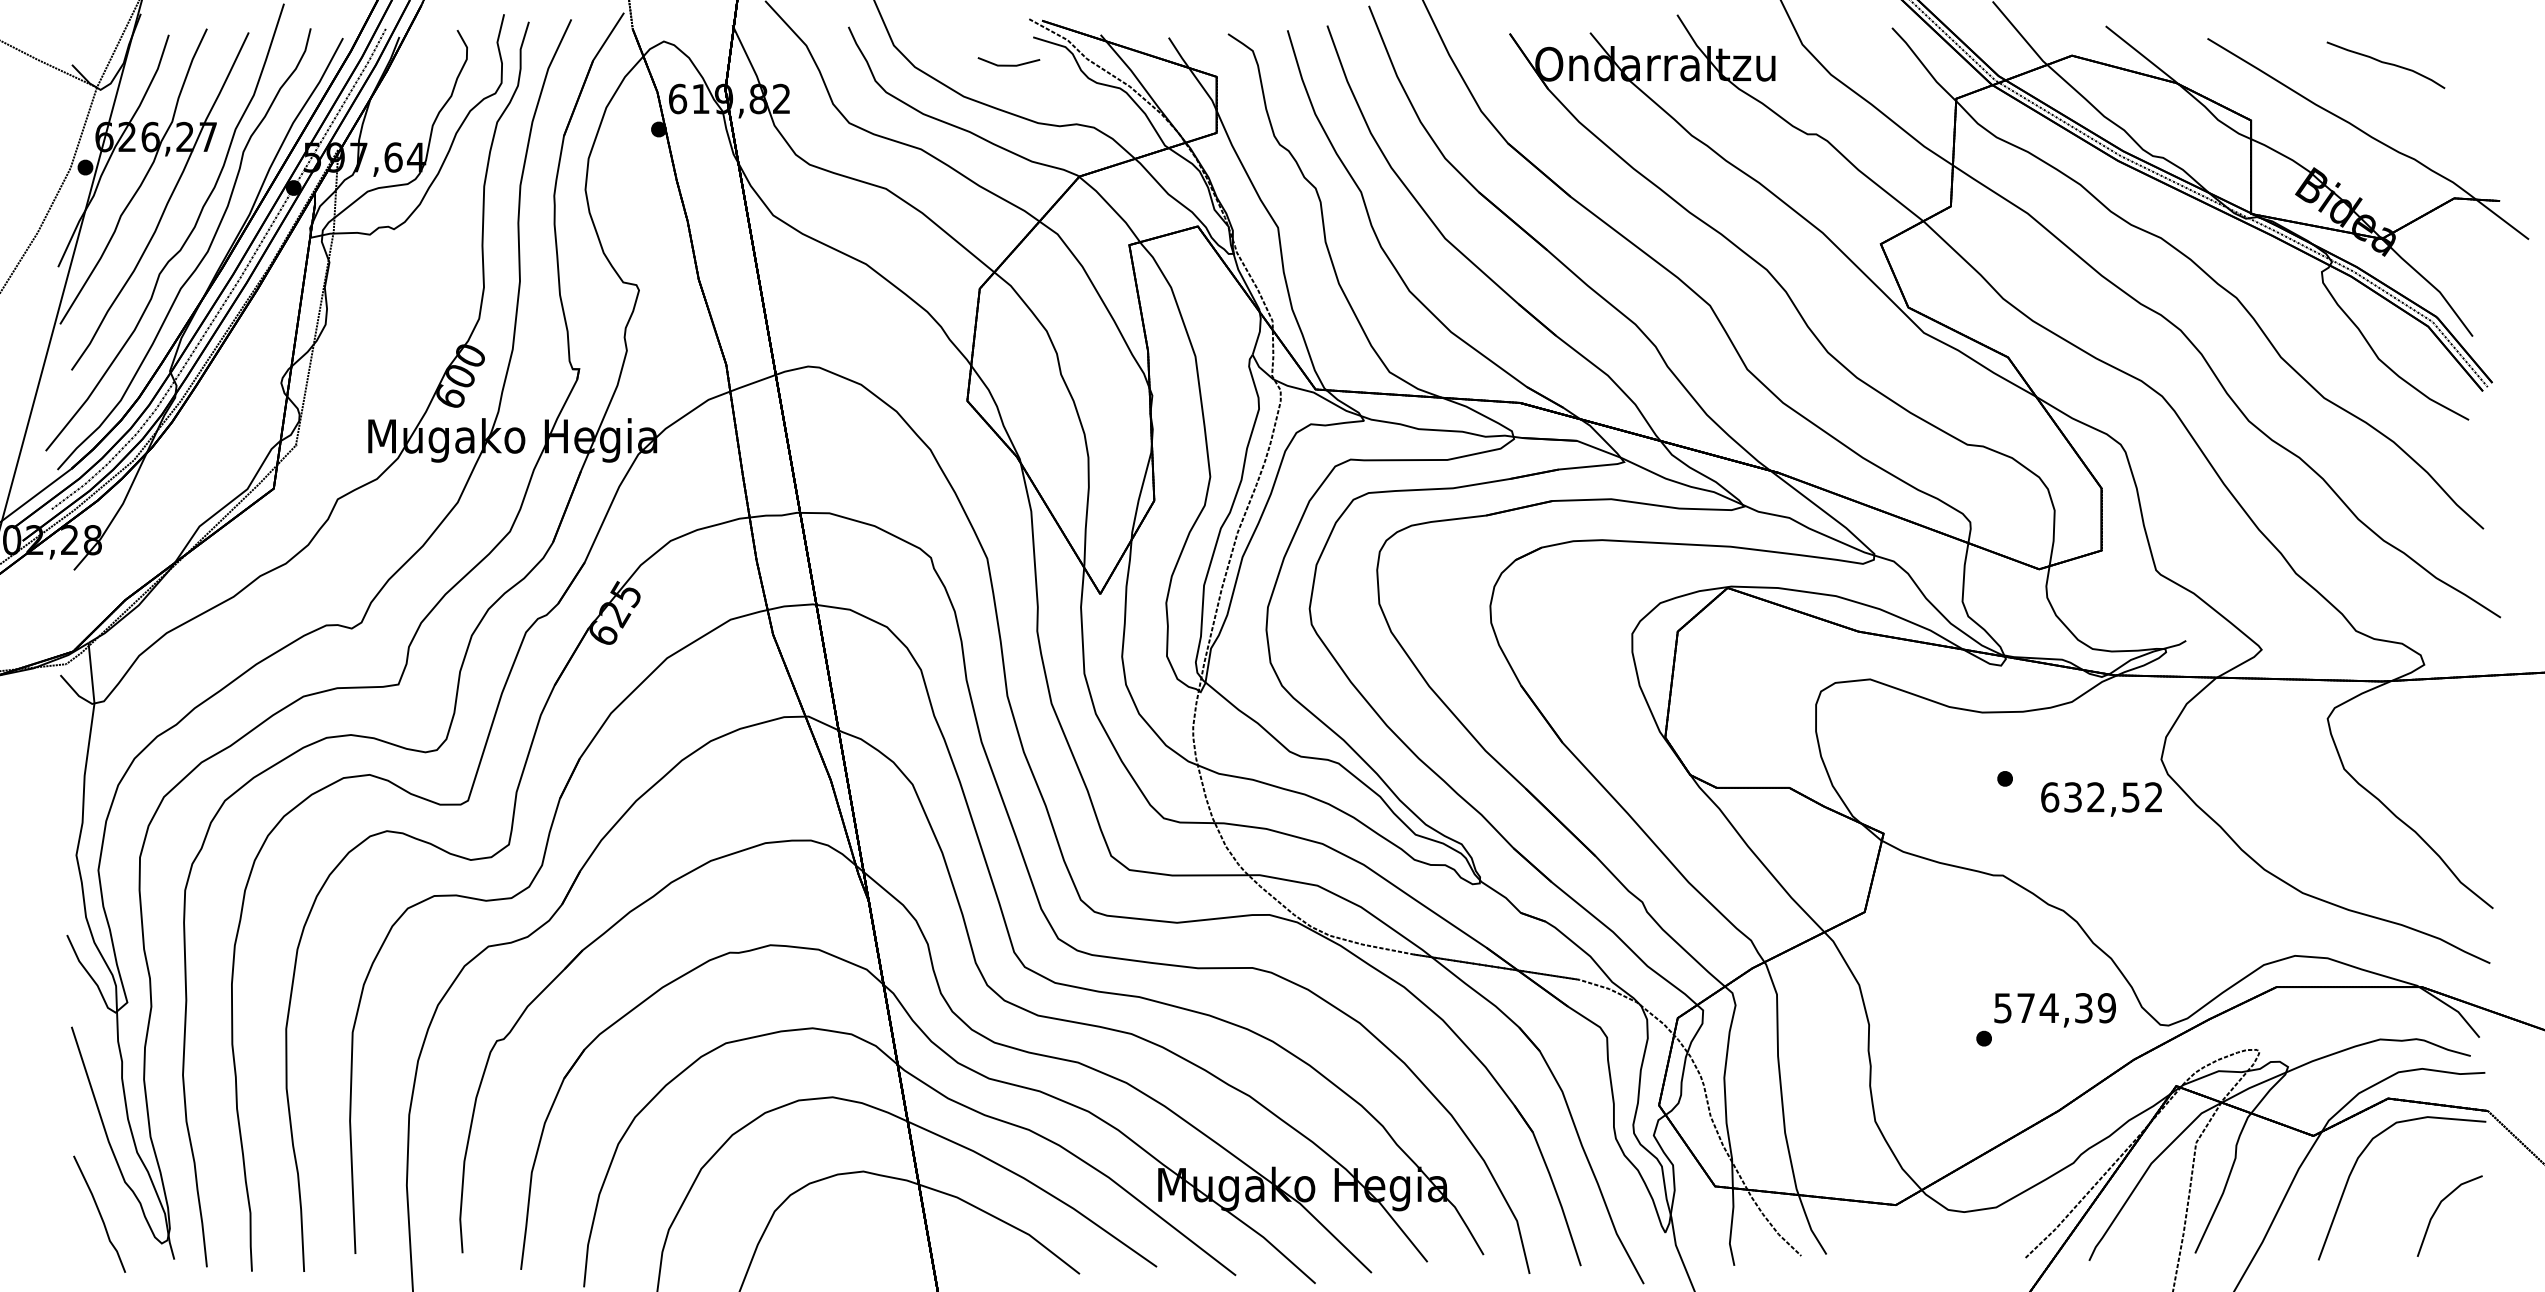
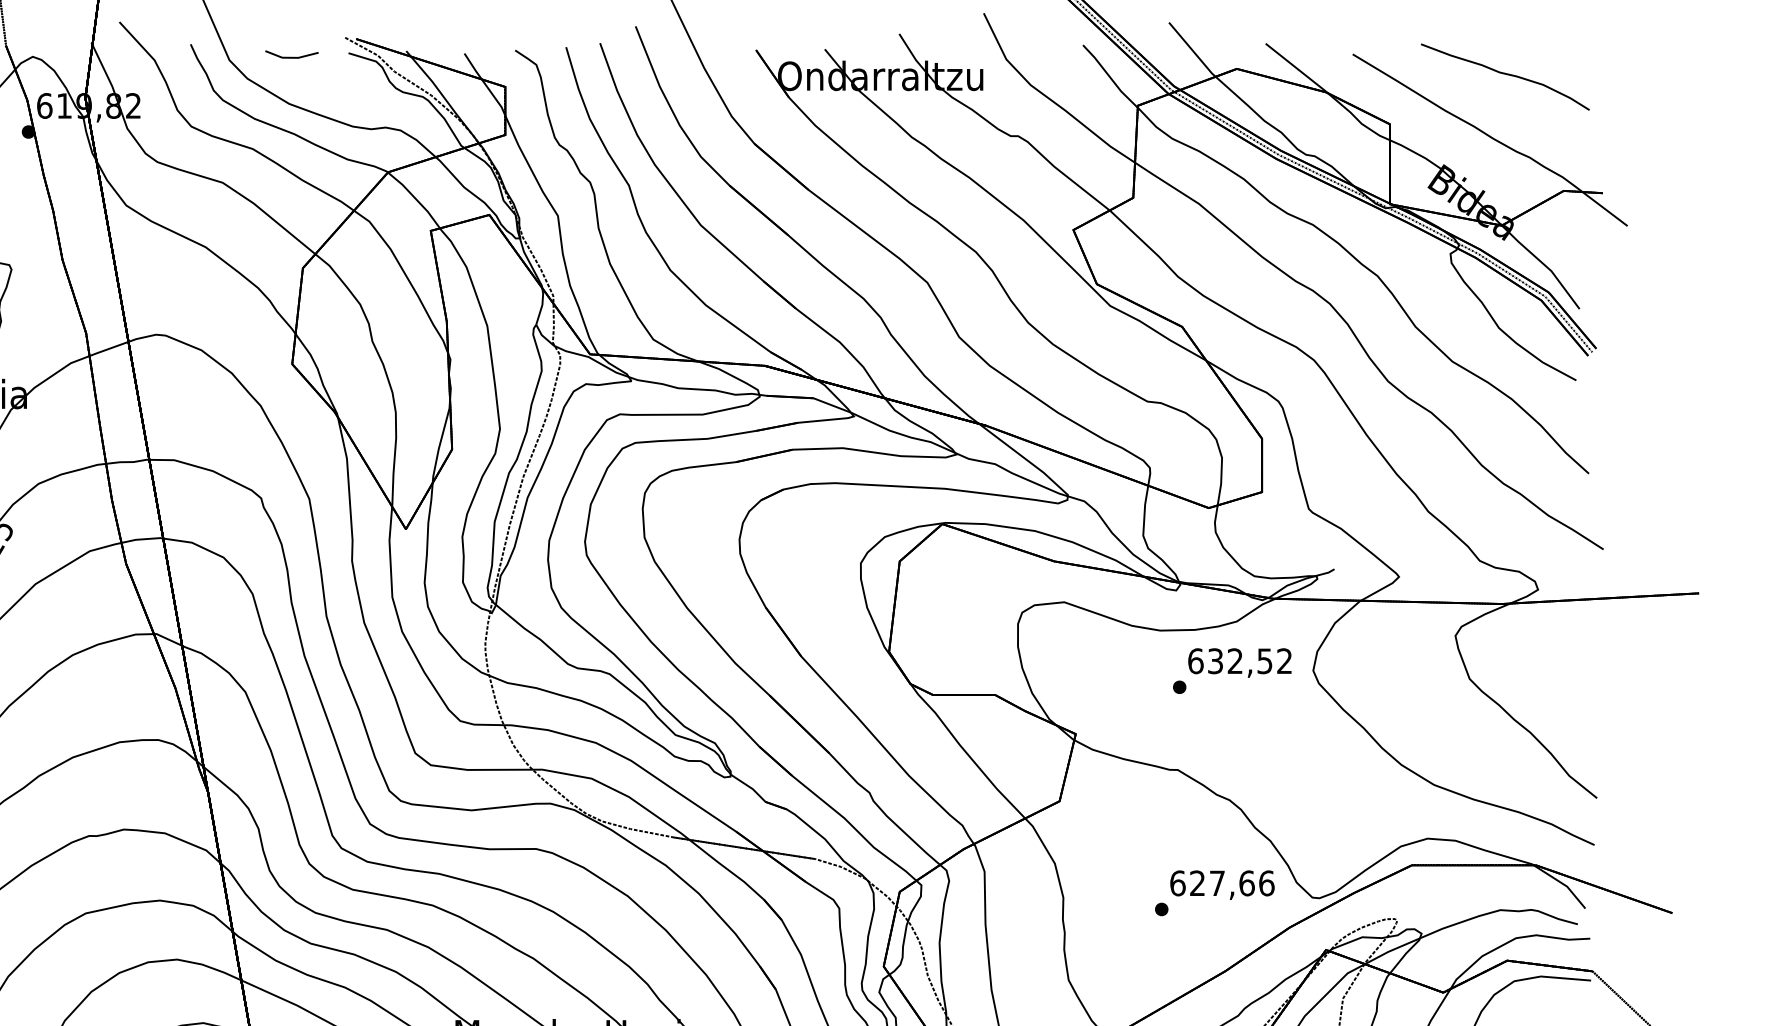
line: (1008, 64) -> (291, 56), moved
part: (2385, 65) -> (1504, 77), size x1.67
text: (2101, 799) -> (1239, 663), moved
text: (2055, 1008) -> (1222, 883), 574,39 -> 627,66

